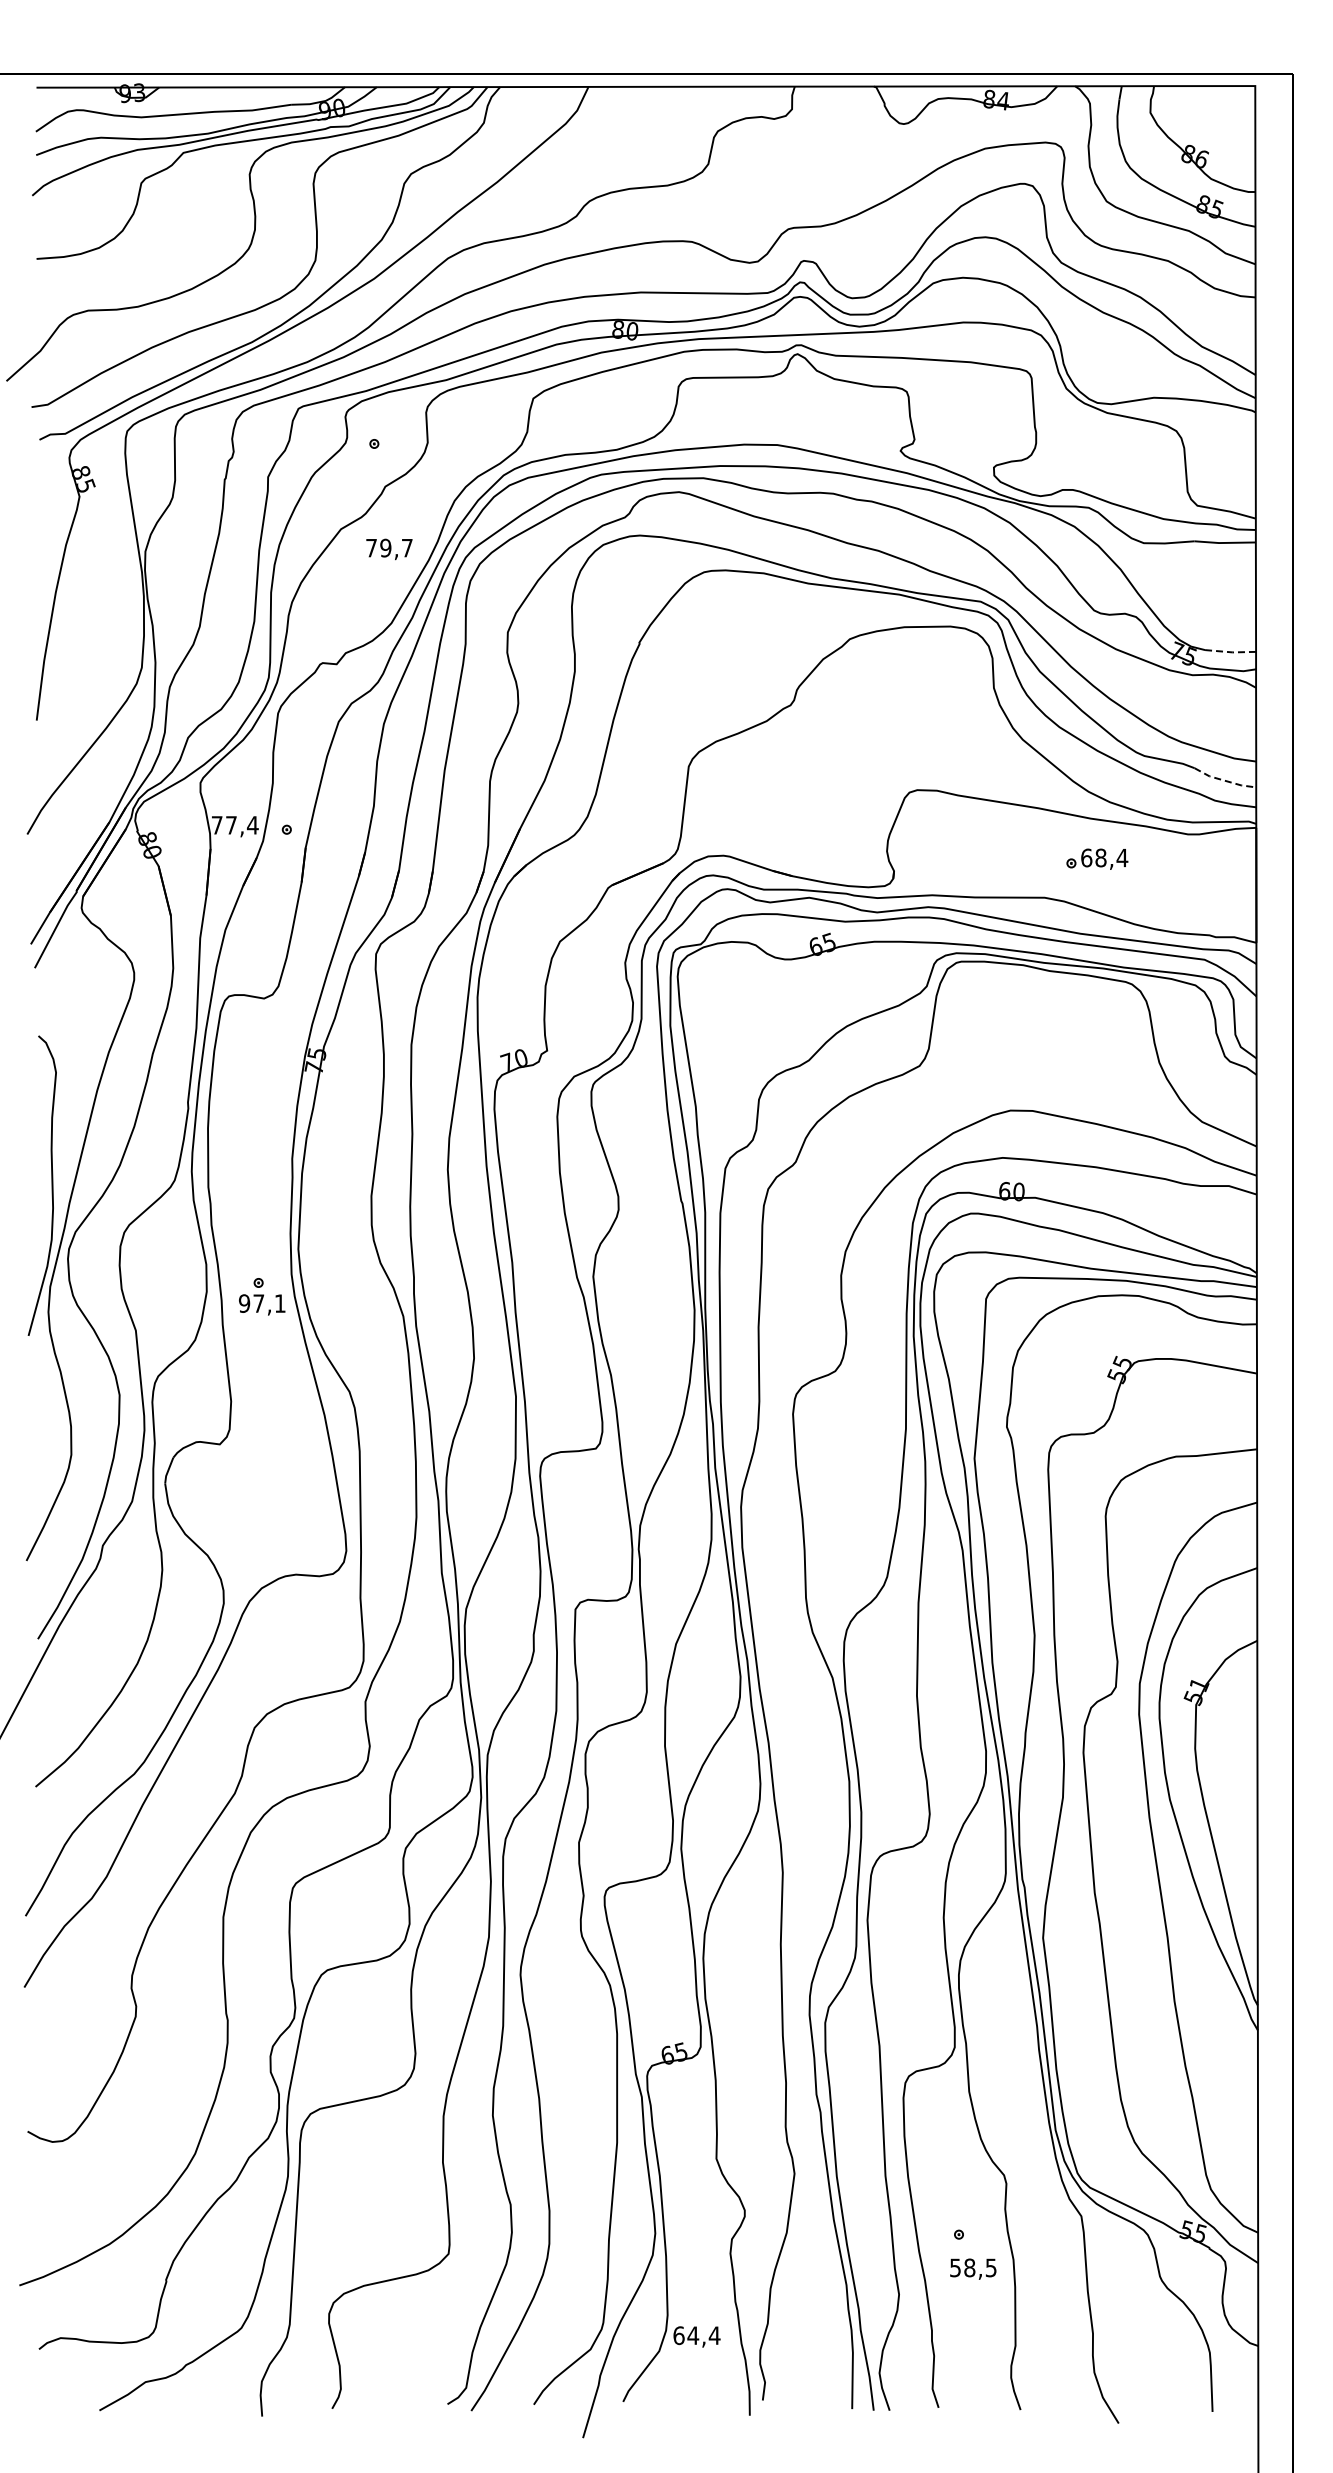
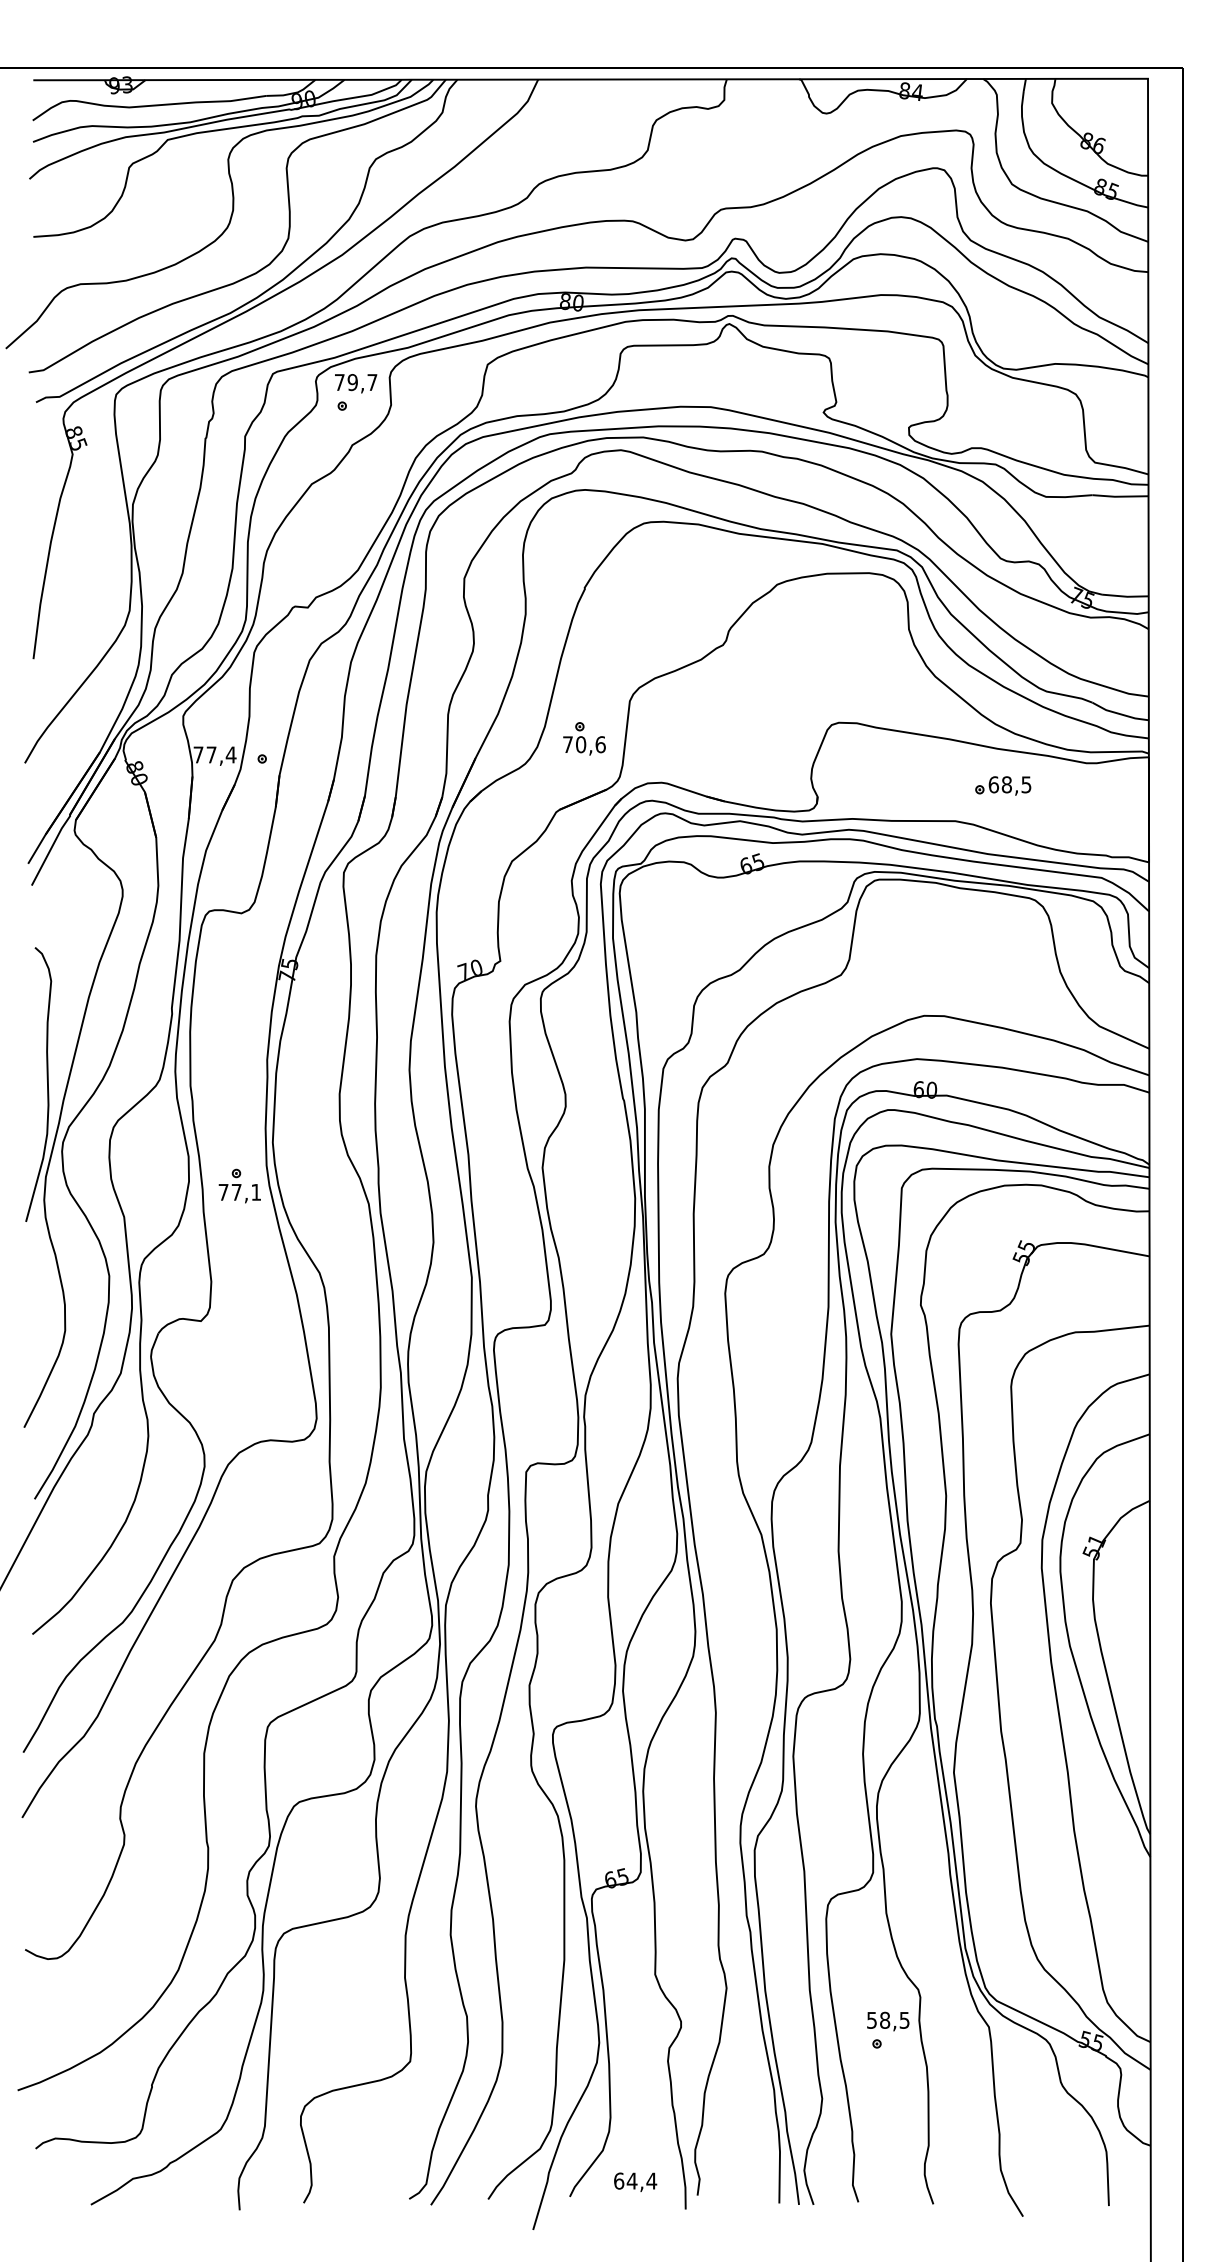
text: (389, 549) -> (356, 383), moved
line: (1231, 652) -> (1126, 596), dashed -> solid
line: (1224, 780) -> (1119, 713), dashed -> solid
part: (638, 807) -> (583, 738), added
text: (1122, 857) -> (1026, 784), 68,4 -> 68,5
text: (244, 1303) -> (223, 1192), 97,1 -> 77,1
text: (973, 2268) -> (888, 2020), moved
text: (696, 2336) -> (635, 2181), moved

